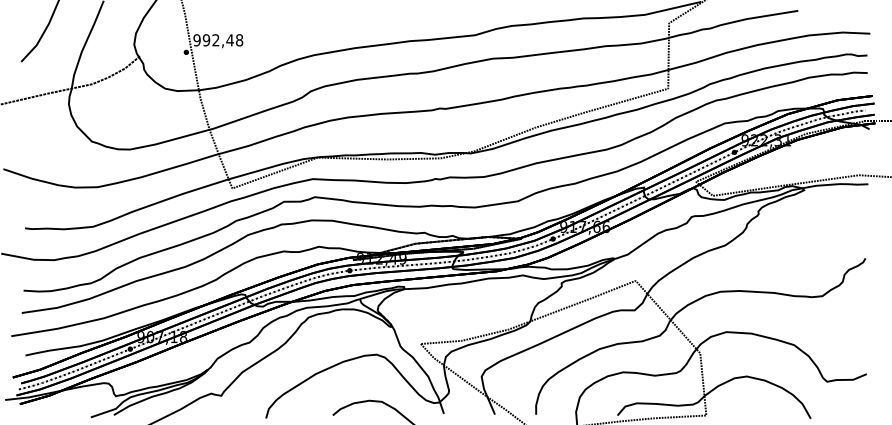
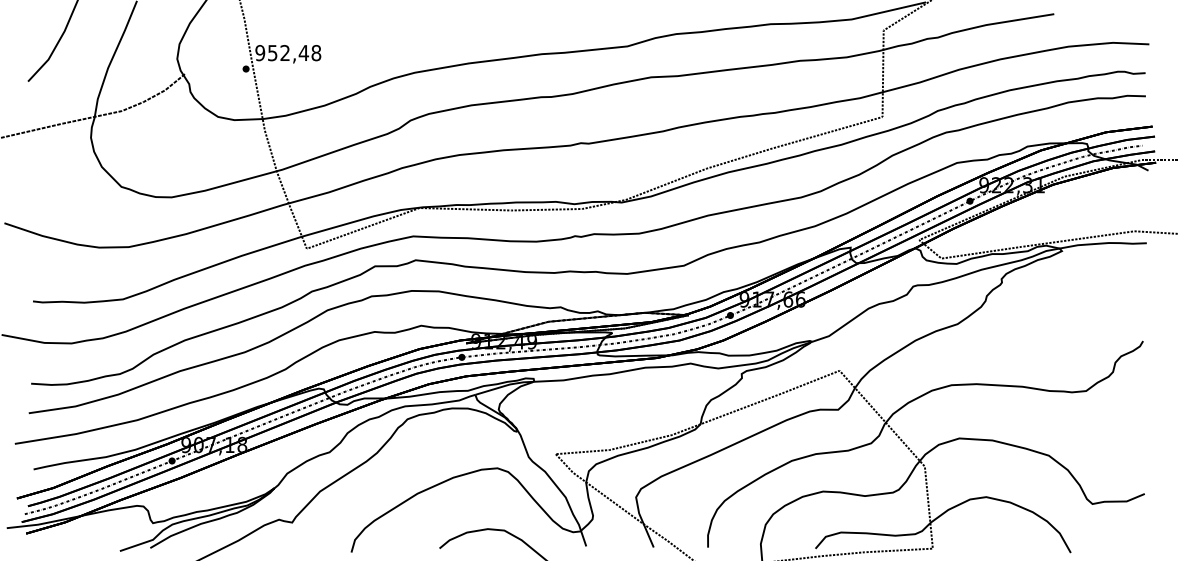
text: (206, 40) -> (272, 53), 992,48 -> 952,48

